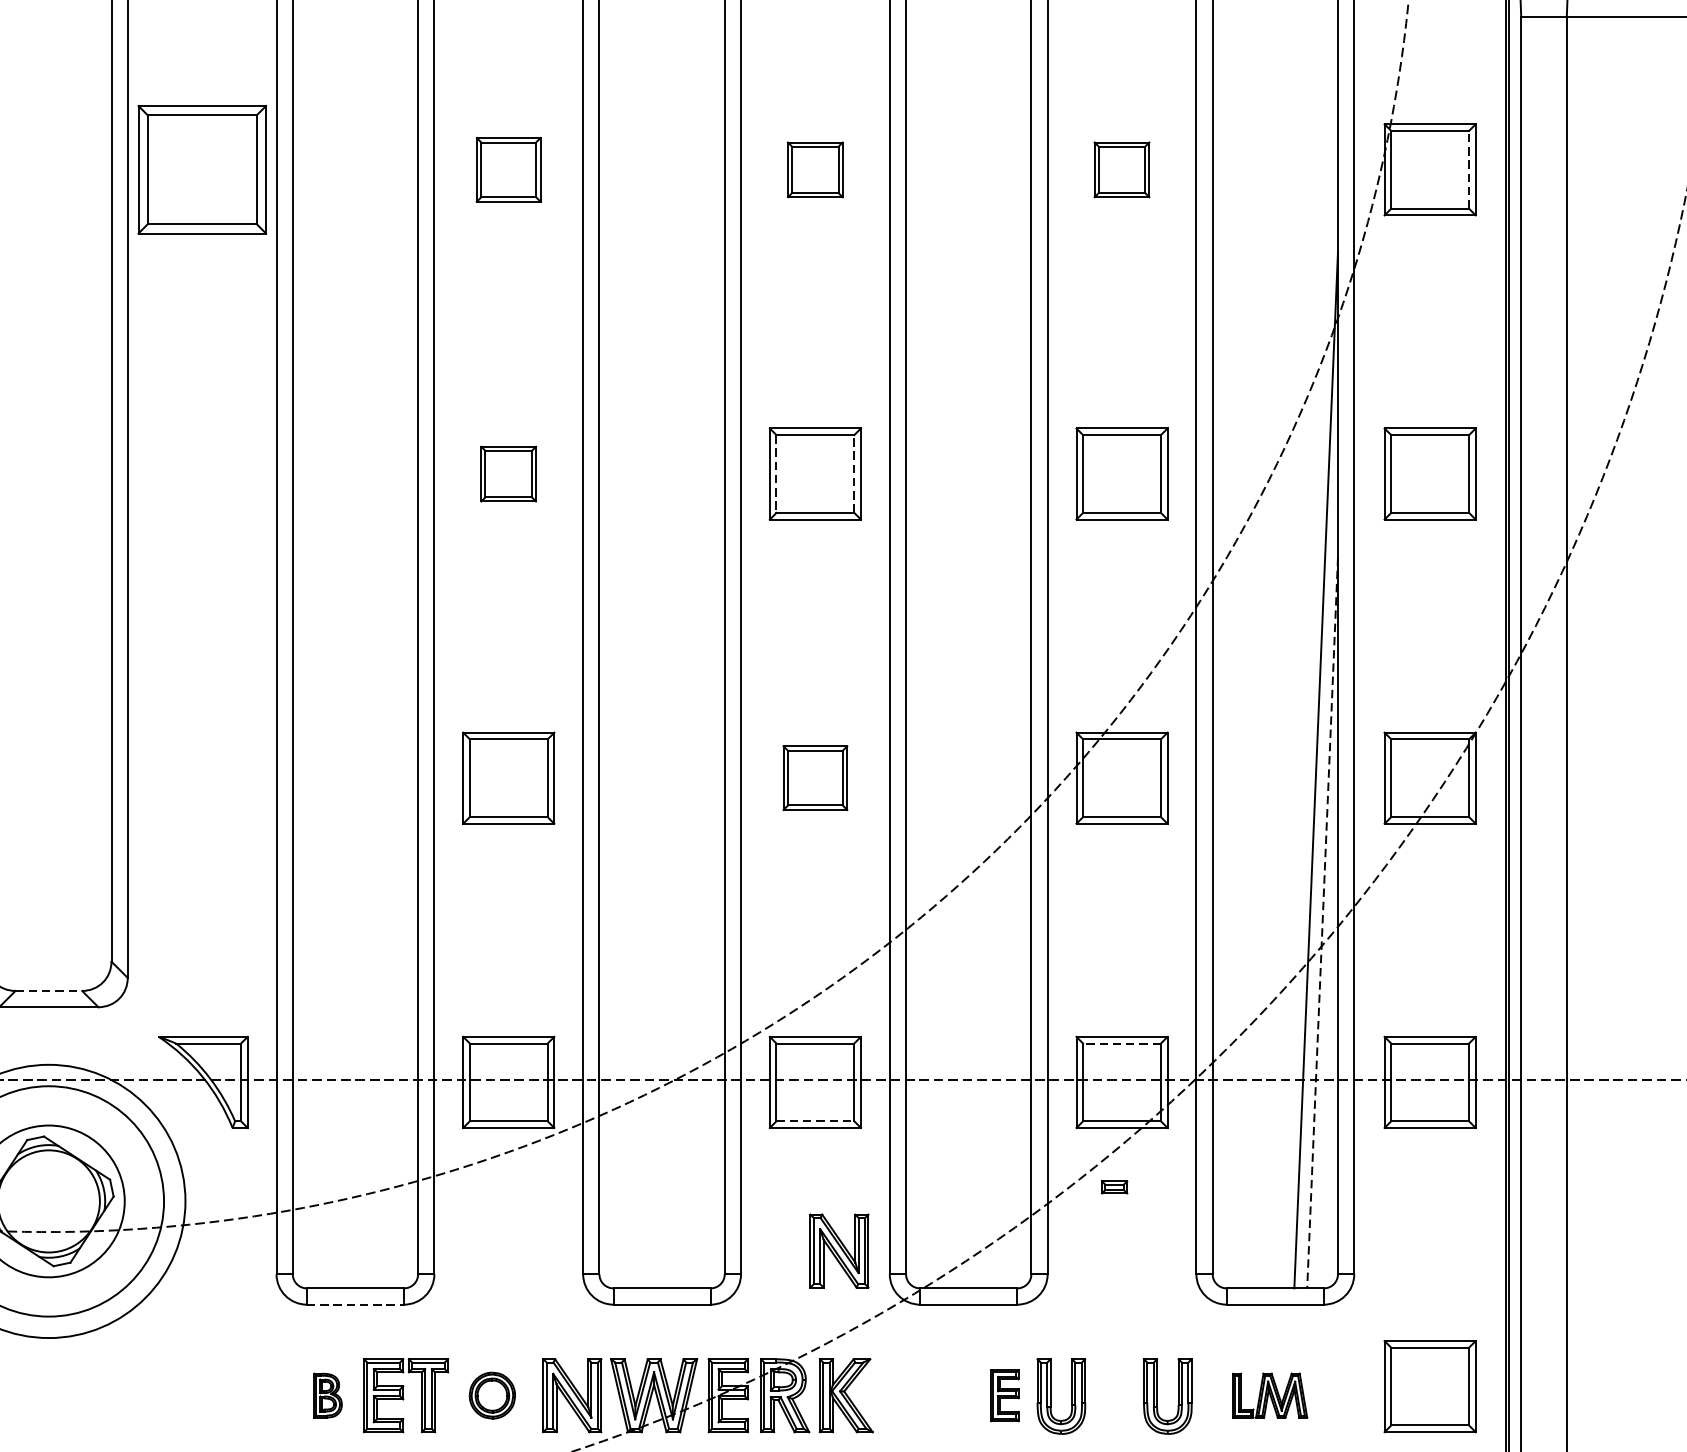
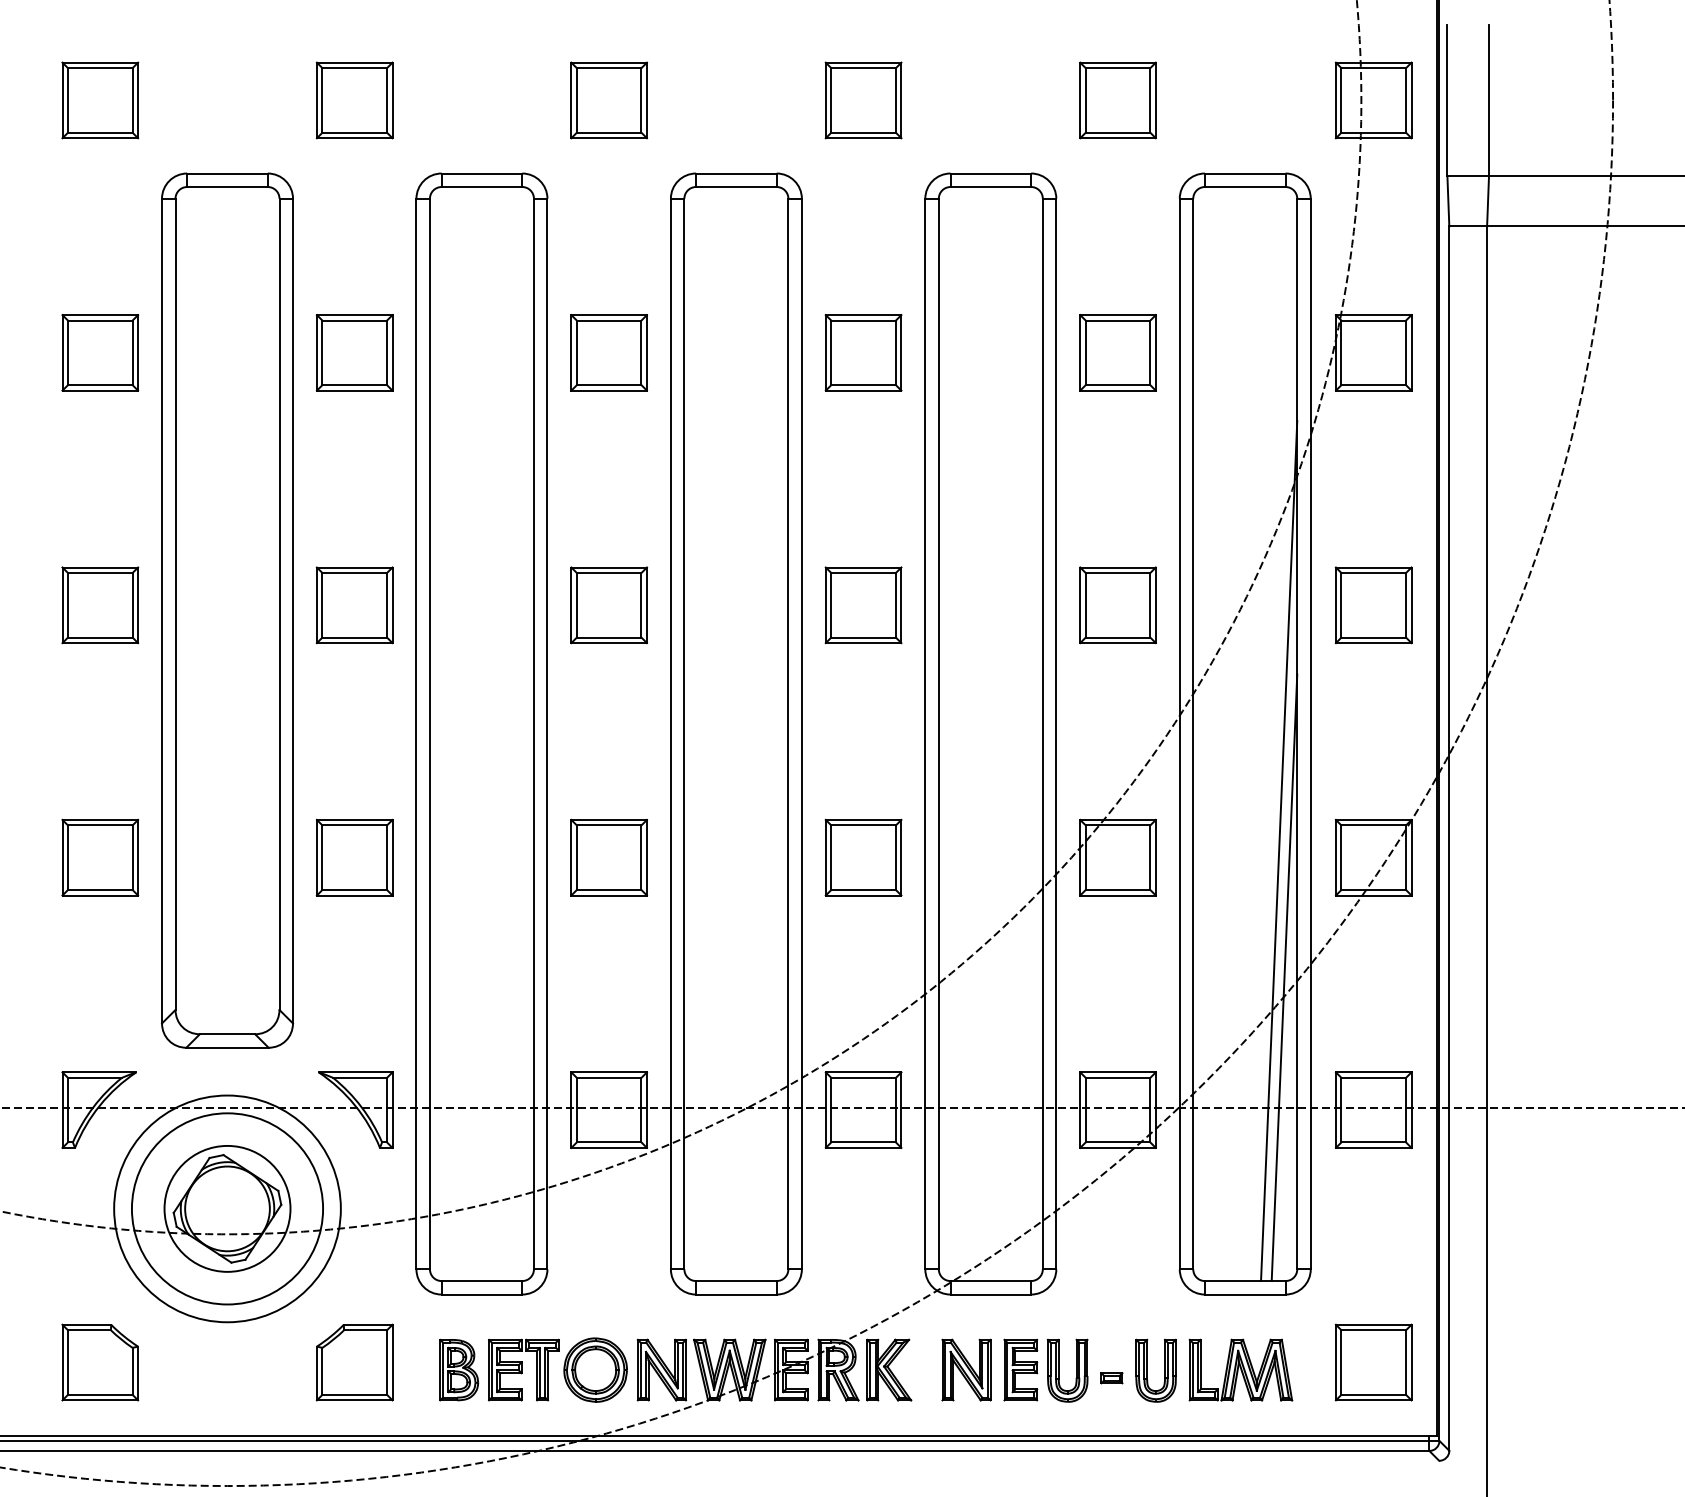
part: (201, 169) -> (354, 352), size x0.71
part: (507, 169) -> (608, 352), size x1.43
part: (815, 169) -> (863, 352), size x1.67
part: (1121, 169) -> (1117, 352), size x1.67
line: (1469, 169) -> (1406, 352), dashed -> solid
line: (853, 473) -> (895, 604), dashed -> solid
part: (201, 474) -> (354, 605), added
part: (507, 474) -> (608, 605), size x1.67
line: (776, 474) -> (831, 605), dashed -> solid
part: (201, 777) -> (354, 857), added
part: (815, 777) -> (863, 857), size x1.43
line: (1322, 922) -> (1284, 977), dashed -> solid
line: (48, 991) -> (227, 1034), dashed -> solid
line: (1121, 1043) -> (1117, 1077), dashed -> solid
line: (816, 1121) -> (864, 1142), dashed -> solid
part: (1114, 1187) -> (1111, 1378), moved
part: (839, 1250) -> (966, 1369), moved
line: (356, 1304) -> (482, 1294), dashed -> solid
part: (201, 1386) -> (354, 1362), added
part: (328, 1394) -> (459, 1369), size x1.67
part: (492, 1394) -> (595, 1369), size x1.67
part: (1004, 1394) -> (1020, 1369), size x1.43
part: (1269, 1394) -> (1240, 1369), size x1.67

